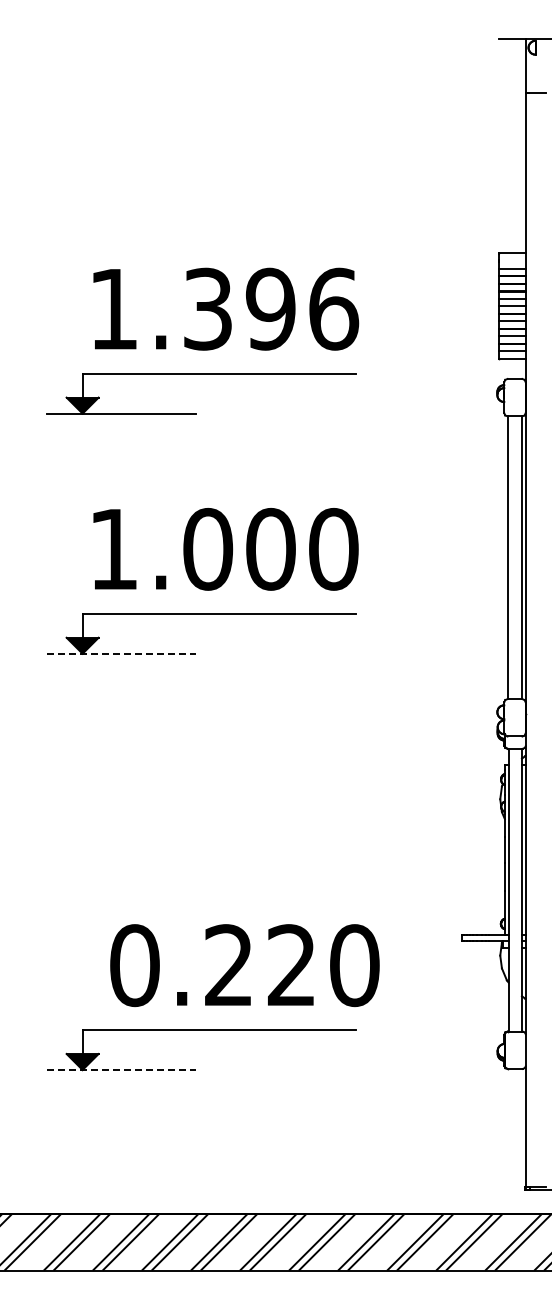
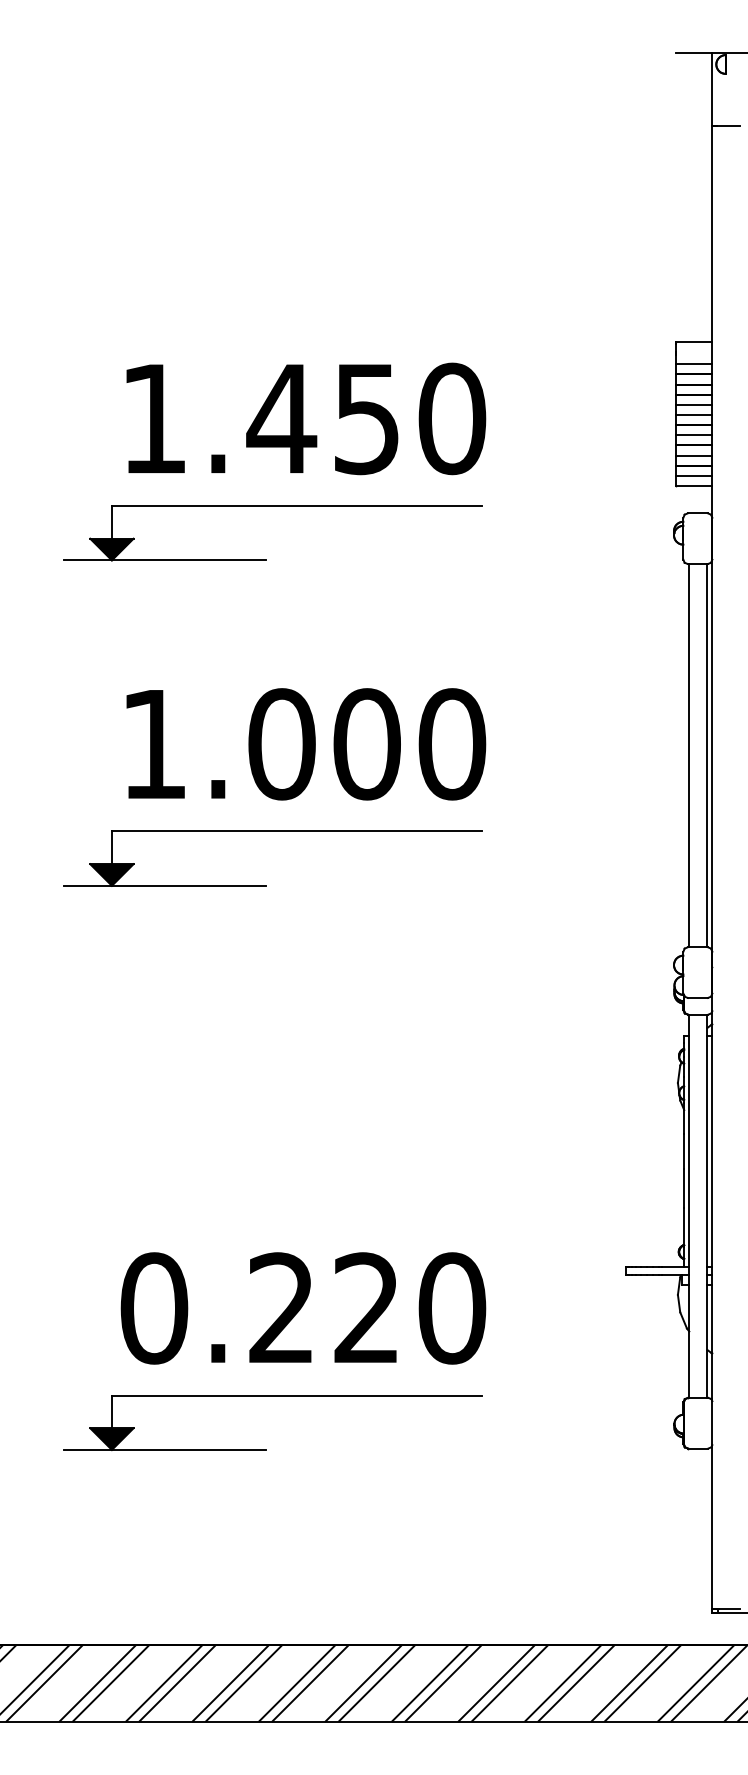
text: (270, 308) -> (366, 417), 1.396 -> 1.450
line: (122, 653) -> (165, 885), dashed -> solid
text: (244, 965) -> (302, 1308), moved
line: (122, 1070) -> (165, 1450), dashed -> solid

